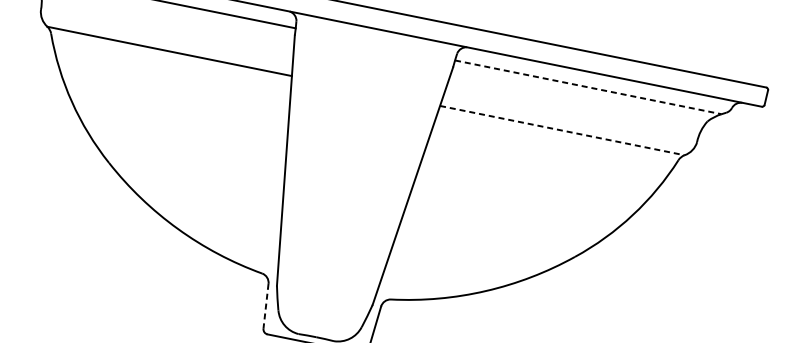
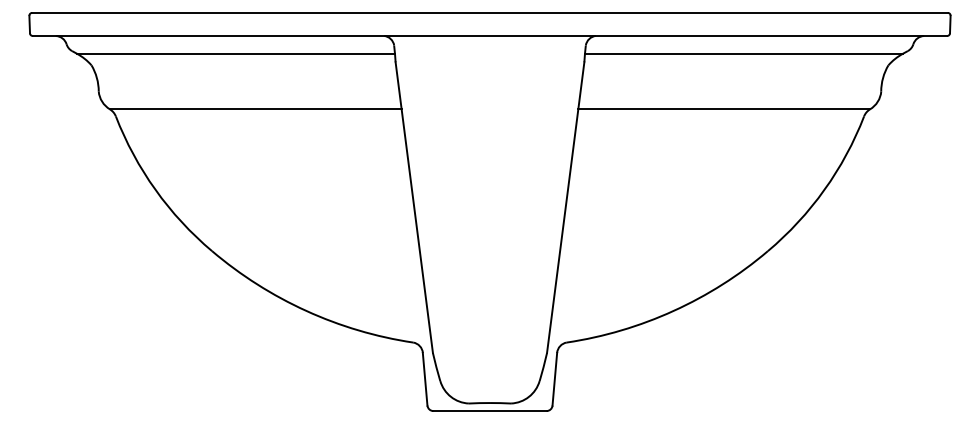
line: (588, 86) -> (743, 53), dashed -> solid
line: (562, 130) -> (724, 109), dashed -> solid
line: (266, 306) -> (425, 379), dashed -> solid

